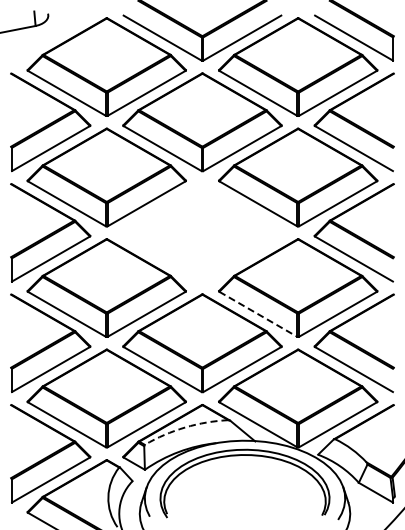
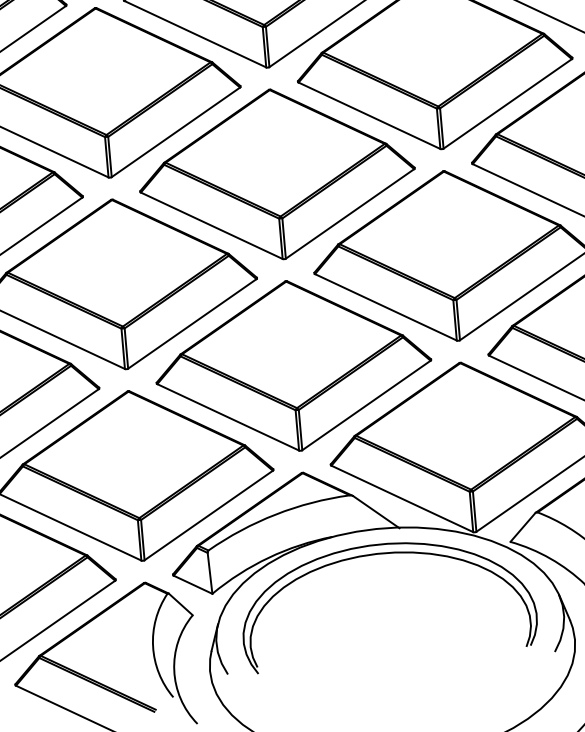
part: (202, 232) -> (276, 173), added
line: (258, 314) -> (386, 307), dashed -> solid
arc: (185, 427) -> (276, 514), dashed -> solid

